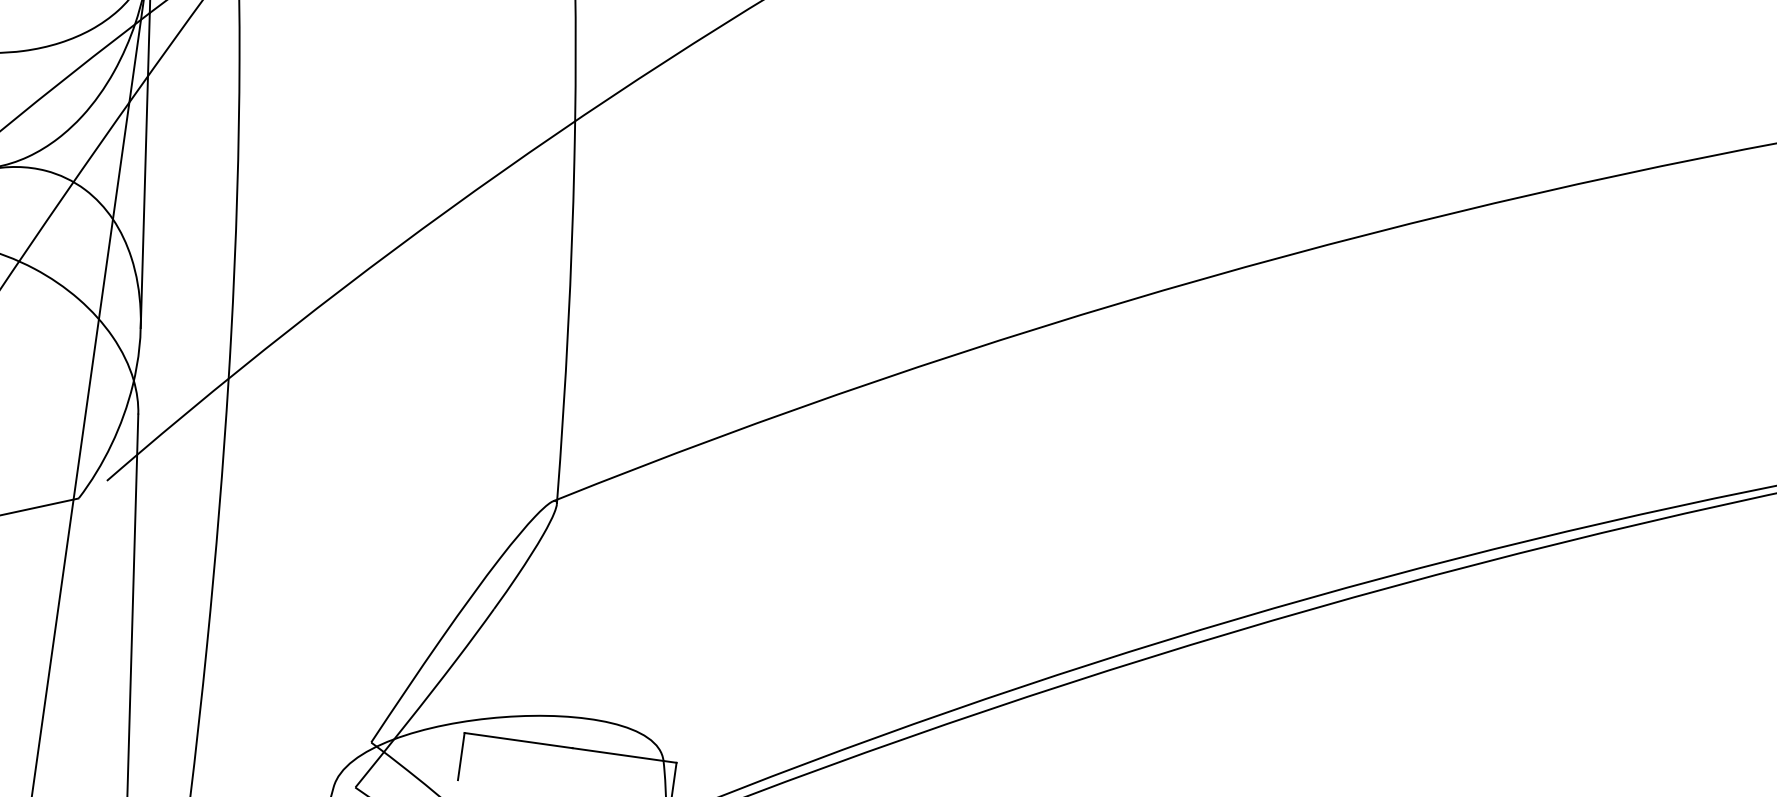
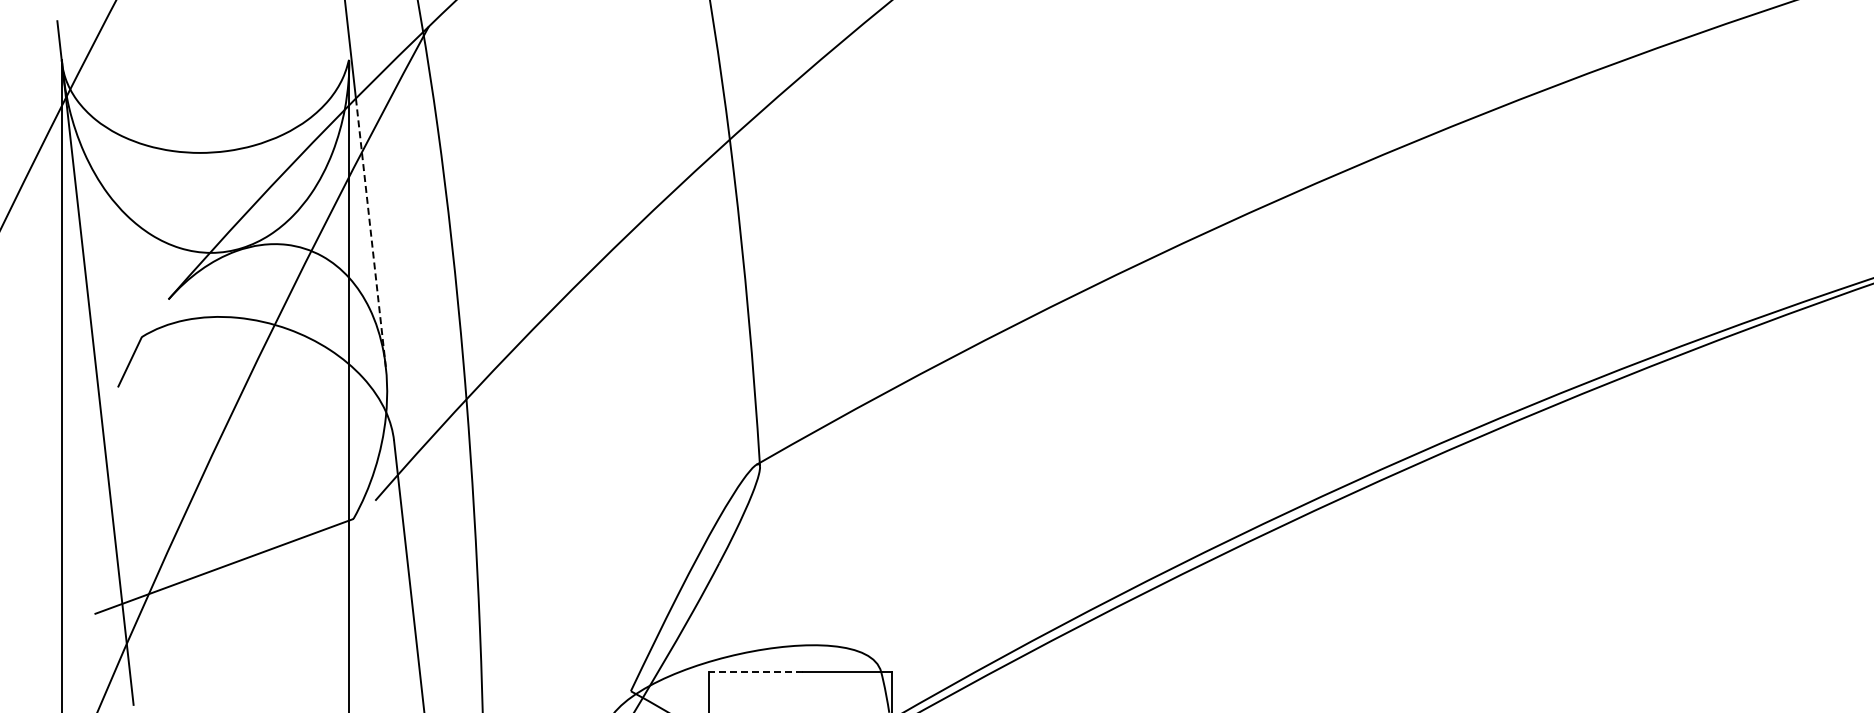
line: (144, 171) -> (370, 233), solid -> dashed
line: (518, 741) -> (755, 672), solid -> dashed

